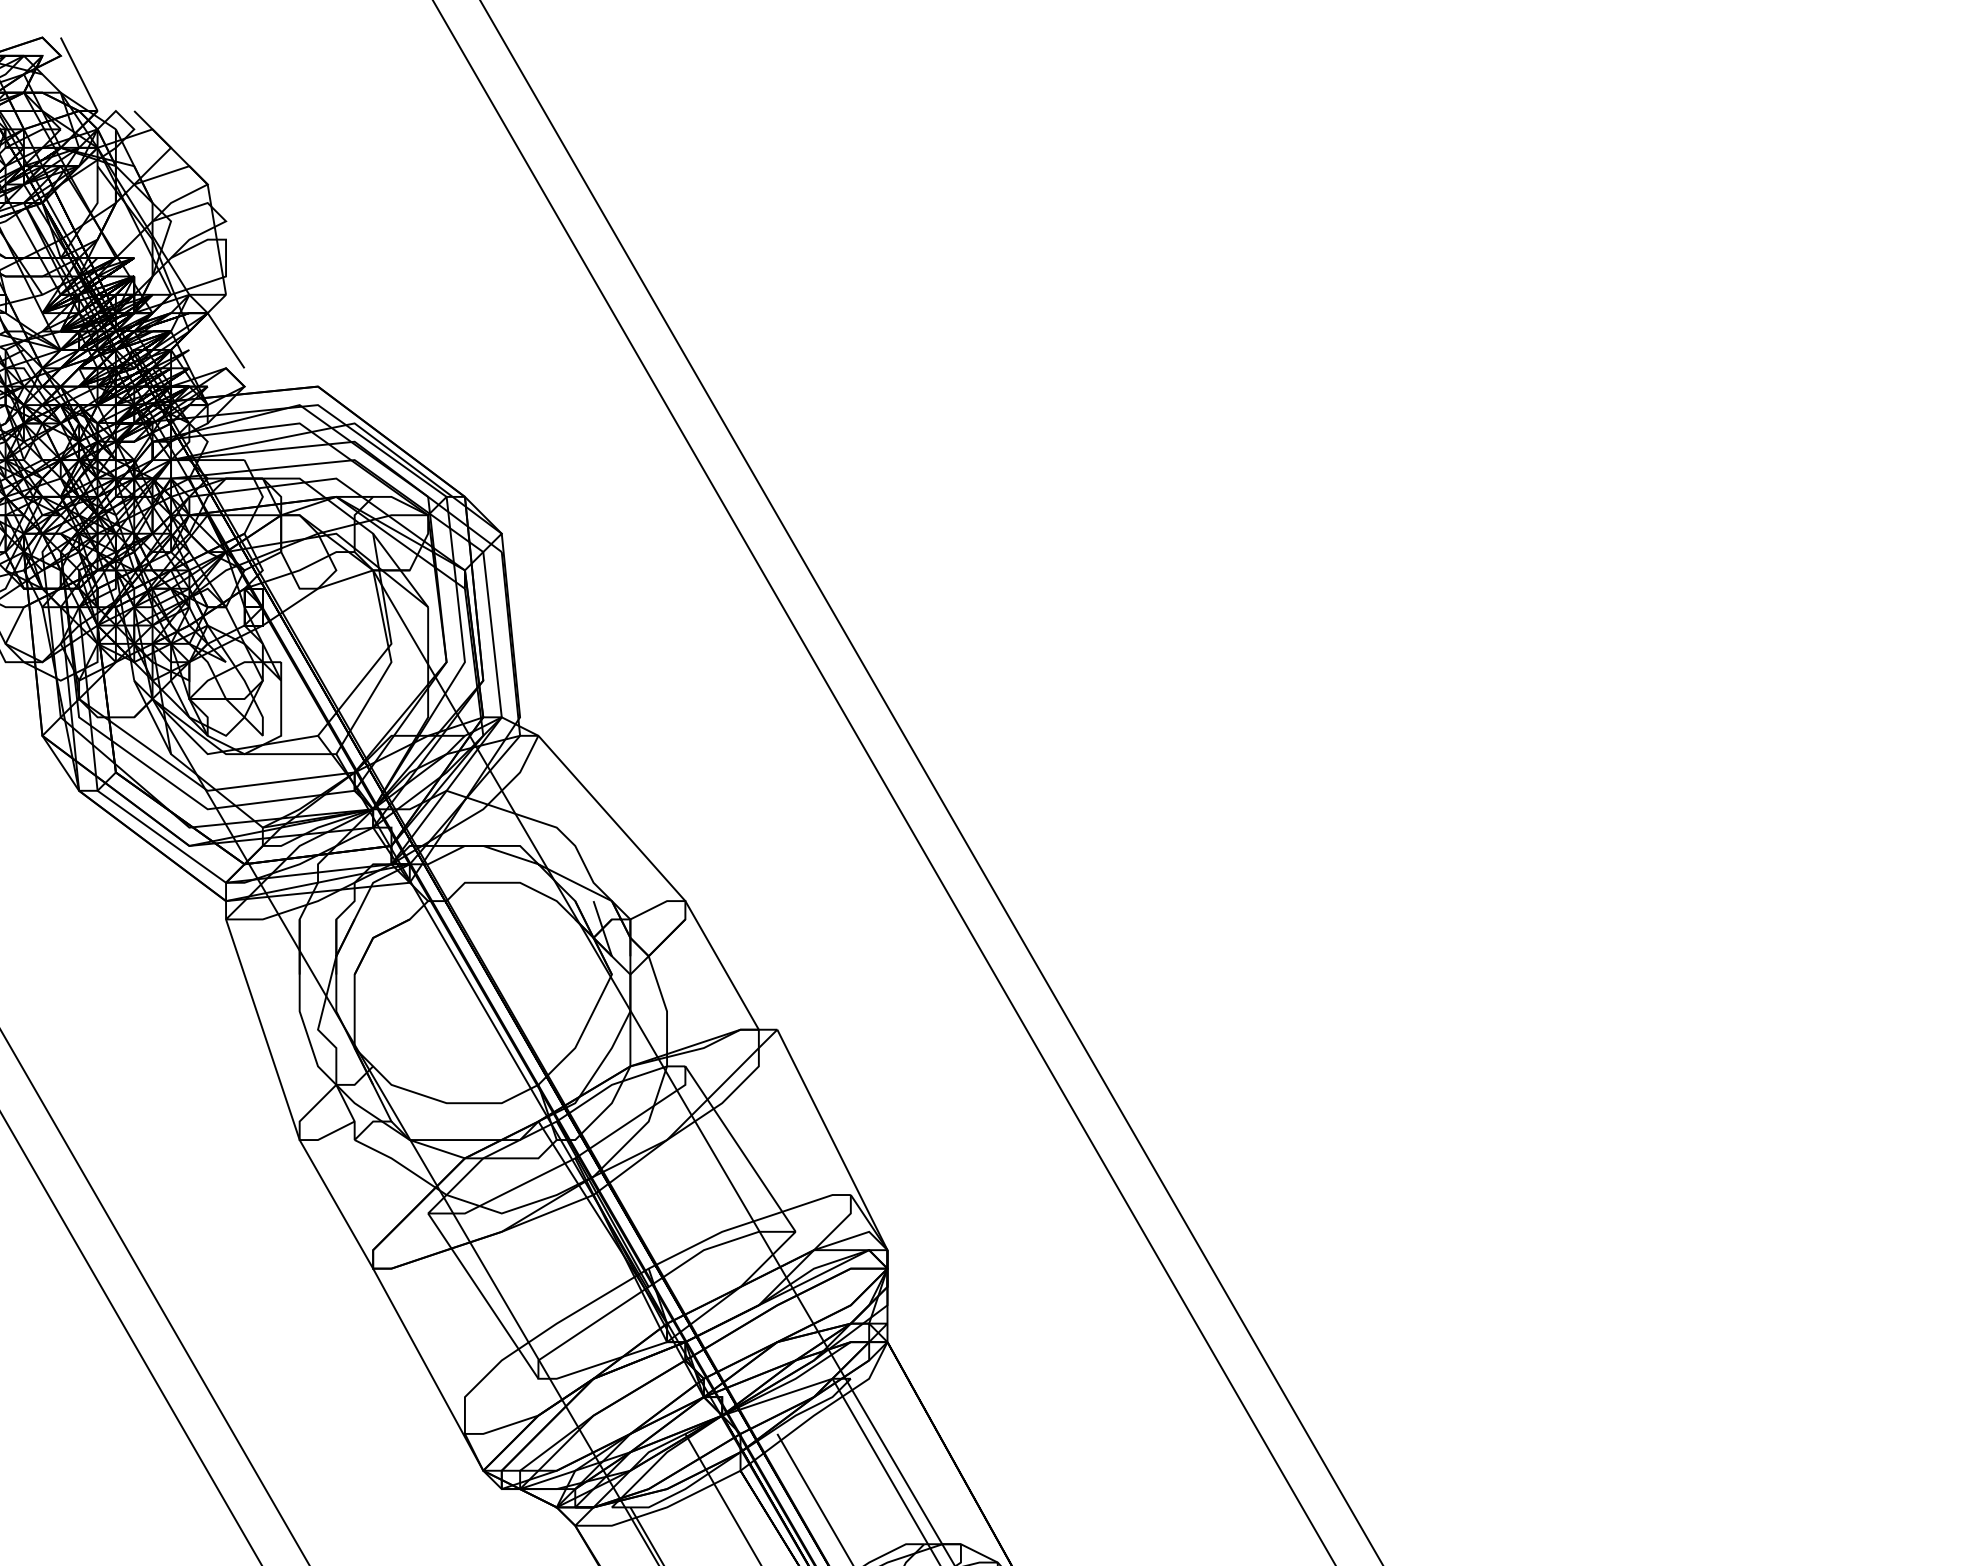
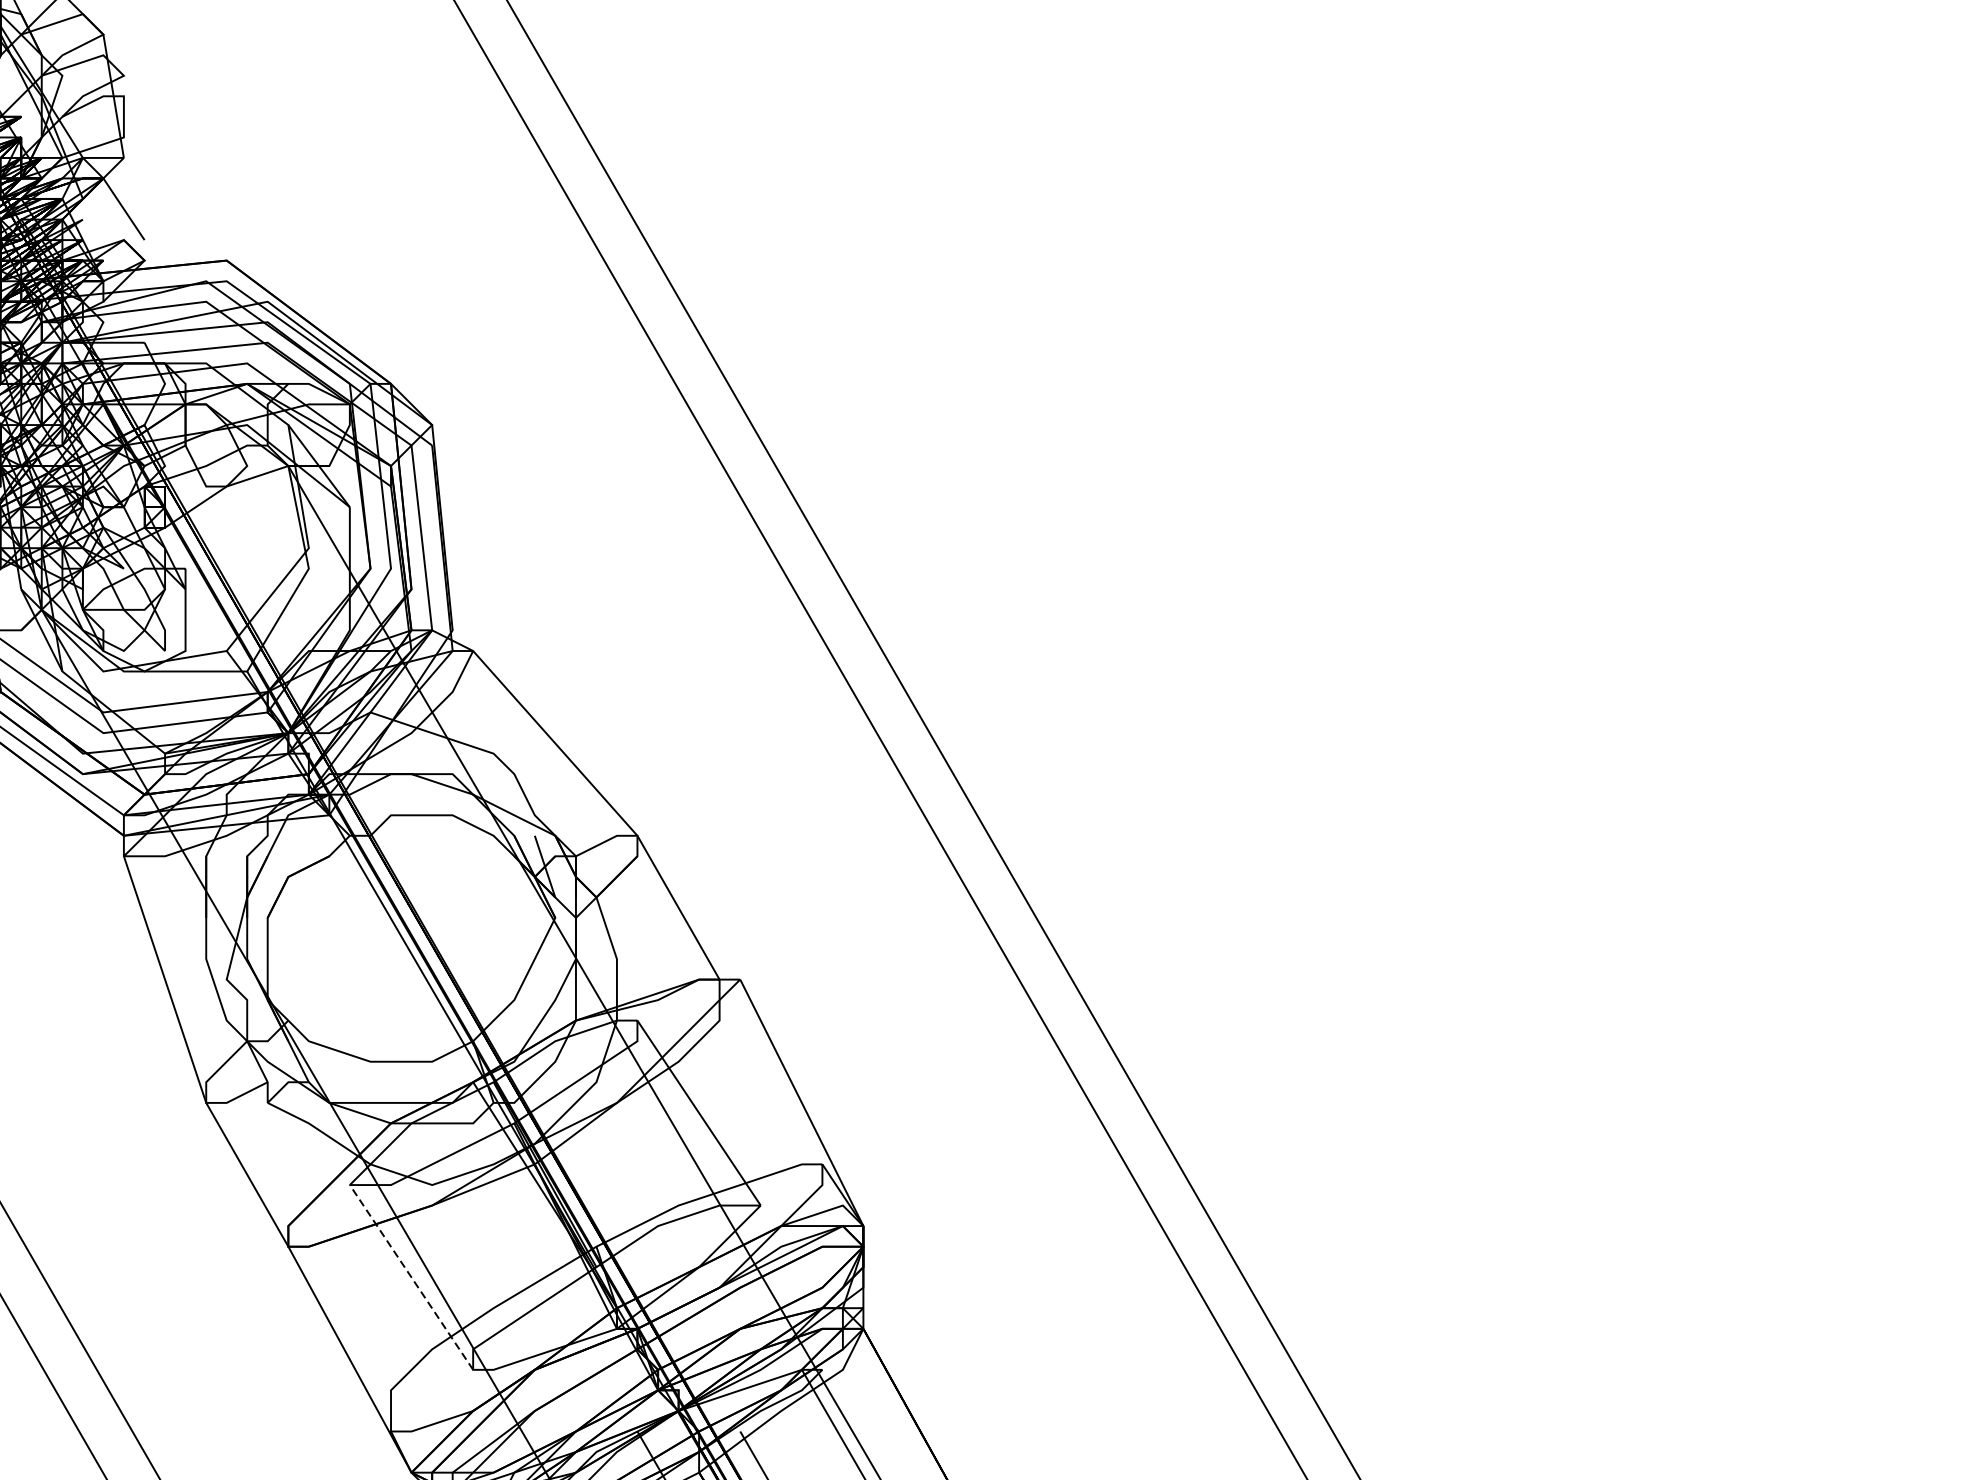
line: (483, 1295) -> (411, 1276), solid -> dashed

